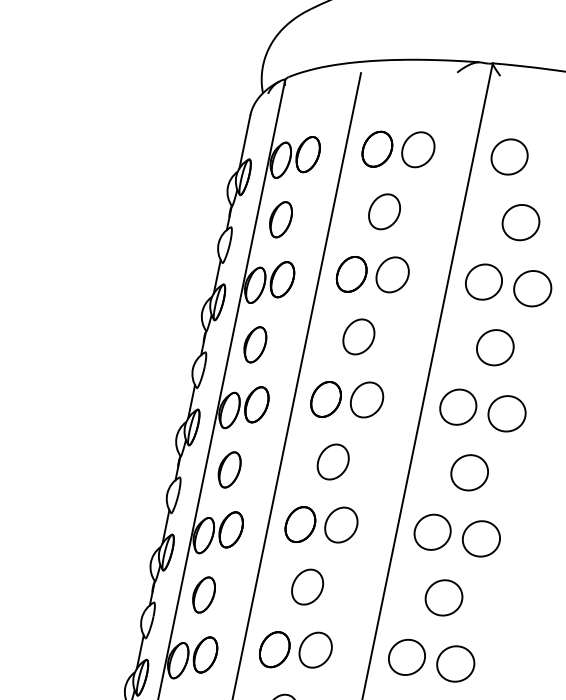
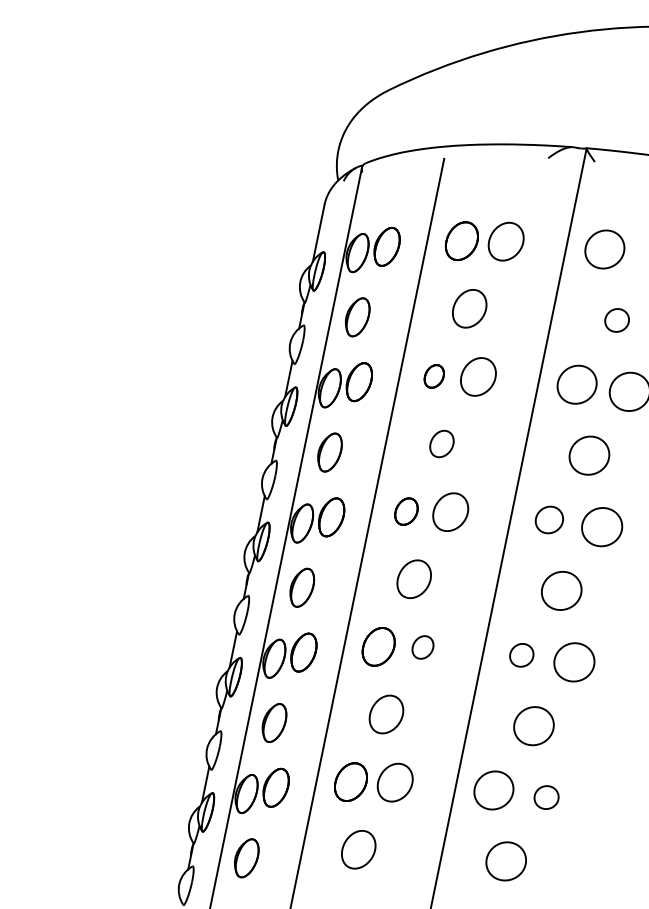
part: (520, 222) -> (616, 320), size x0.6
part: (352, 274) -> (434, 376), size x0.6
part: (358, 336) -> (441, 443), size x0.7
part: (326, 399) -> (406, 511), size x0.7
part: (458, 406) -> (549, 519), size x0.7
part: (340, 525) -> (422, 647), size x0.6
part: (432, 532) -> (521, 655), size x0.6
part: (455, 663) -> (546, 797), size x0.6

